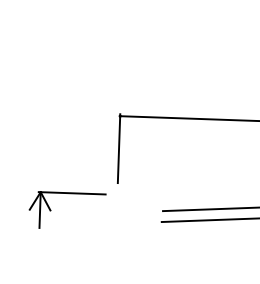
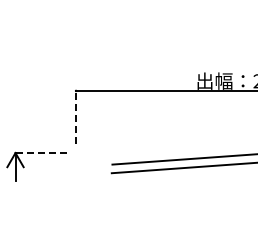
line: (119, 148) -> (76, 116), solid -> dashed
line: (71, 193) -> (39, 153), solid -> dashed

